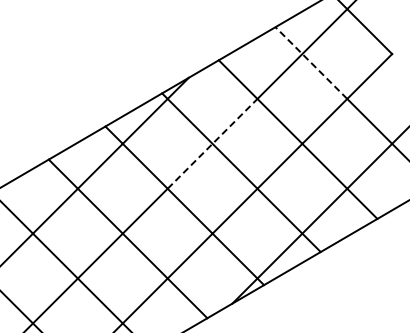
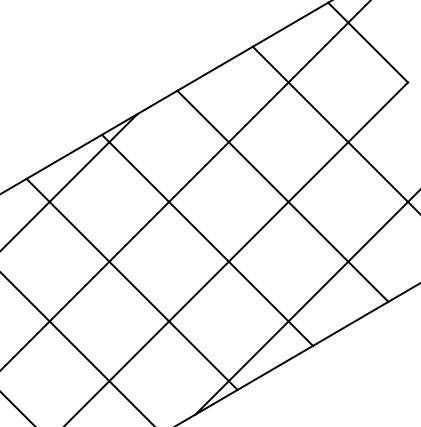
line: (311, 63) -> (300, 95), dashed -> solid
line: (212, 143) -> (168, 201), dashed -> solid

